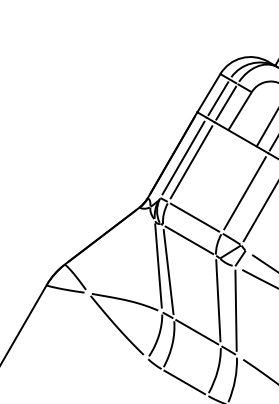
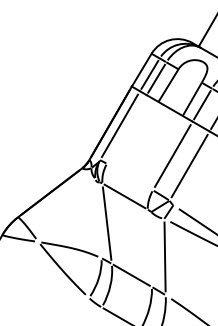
line: (191, 162) -> (126, 129), removed
line: (194, 217) -> (129, 176), removed
line: (158, 265) -> (98, 218), removed
line: (218, 300) -> (149, 248), removed

